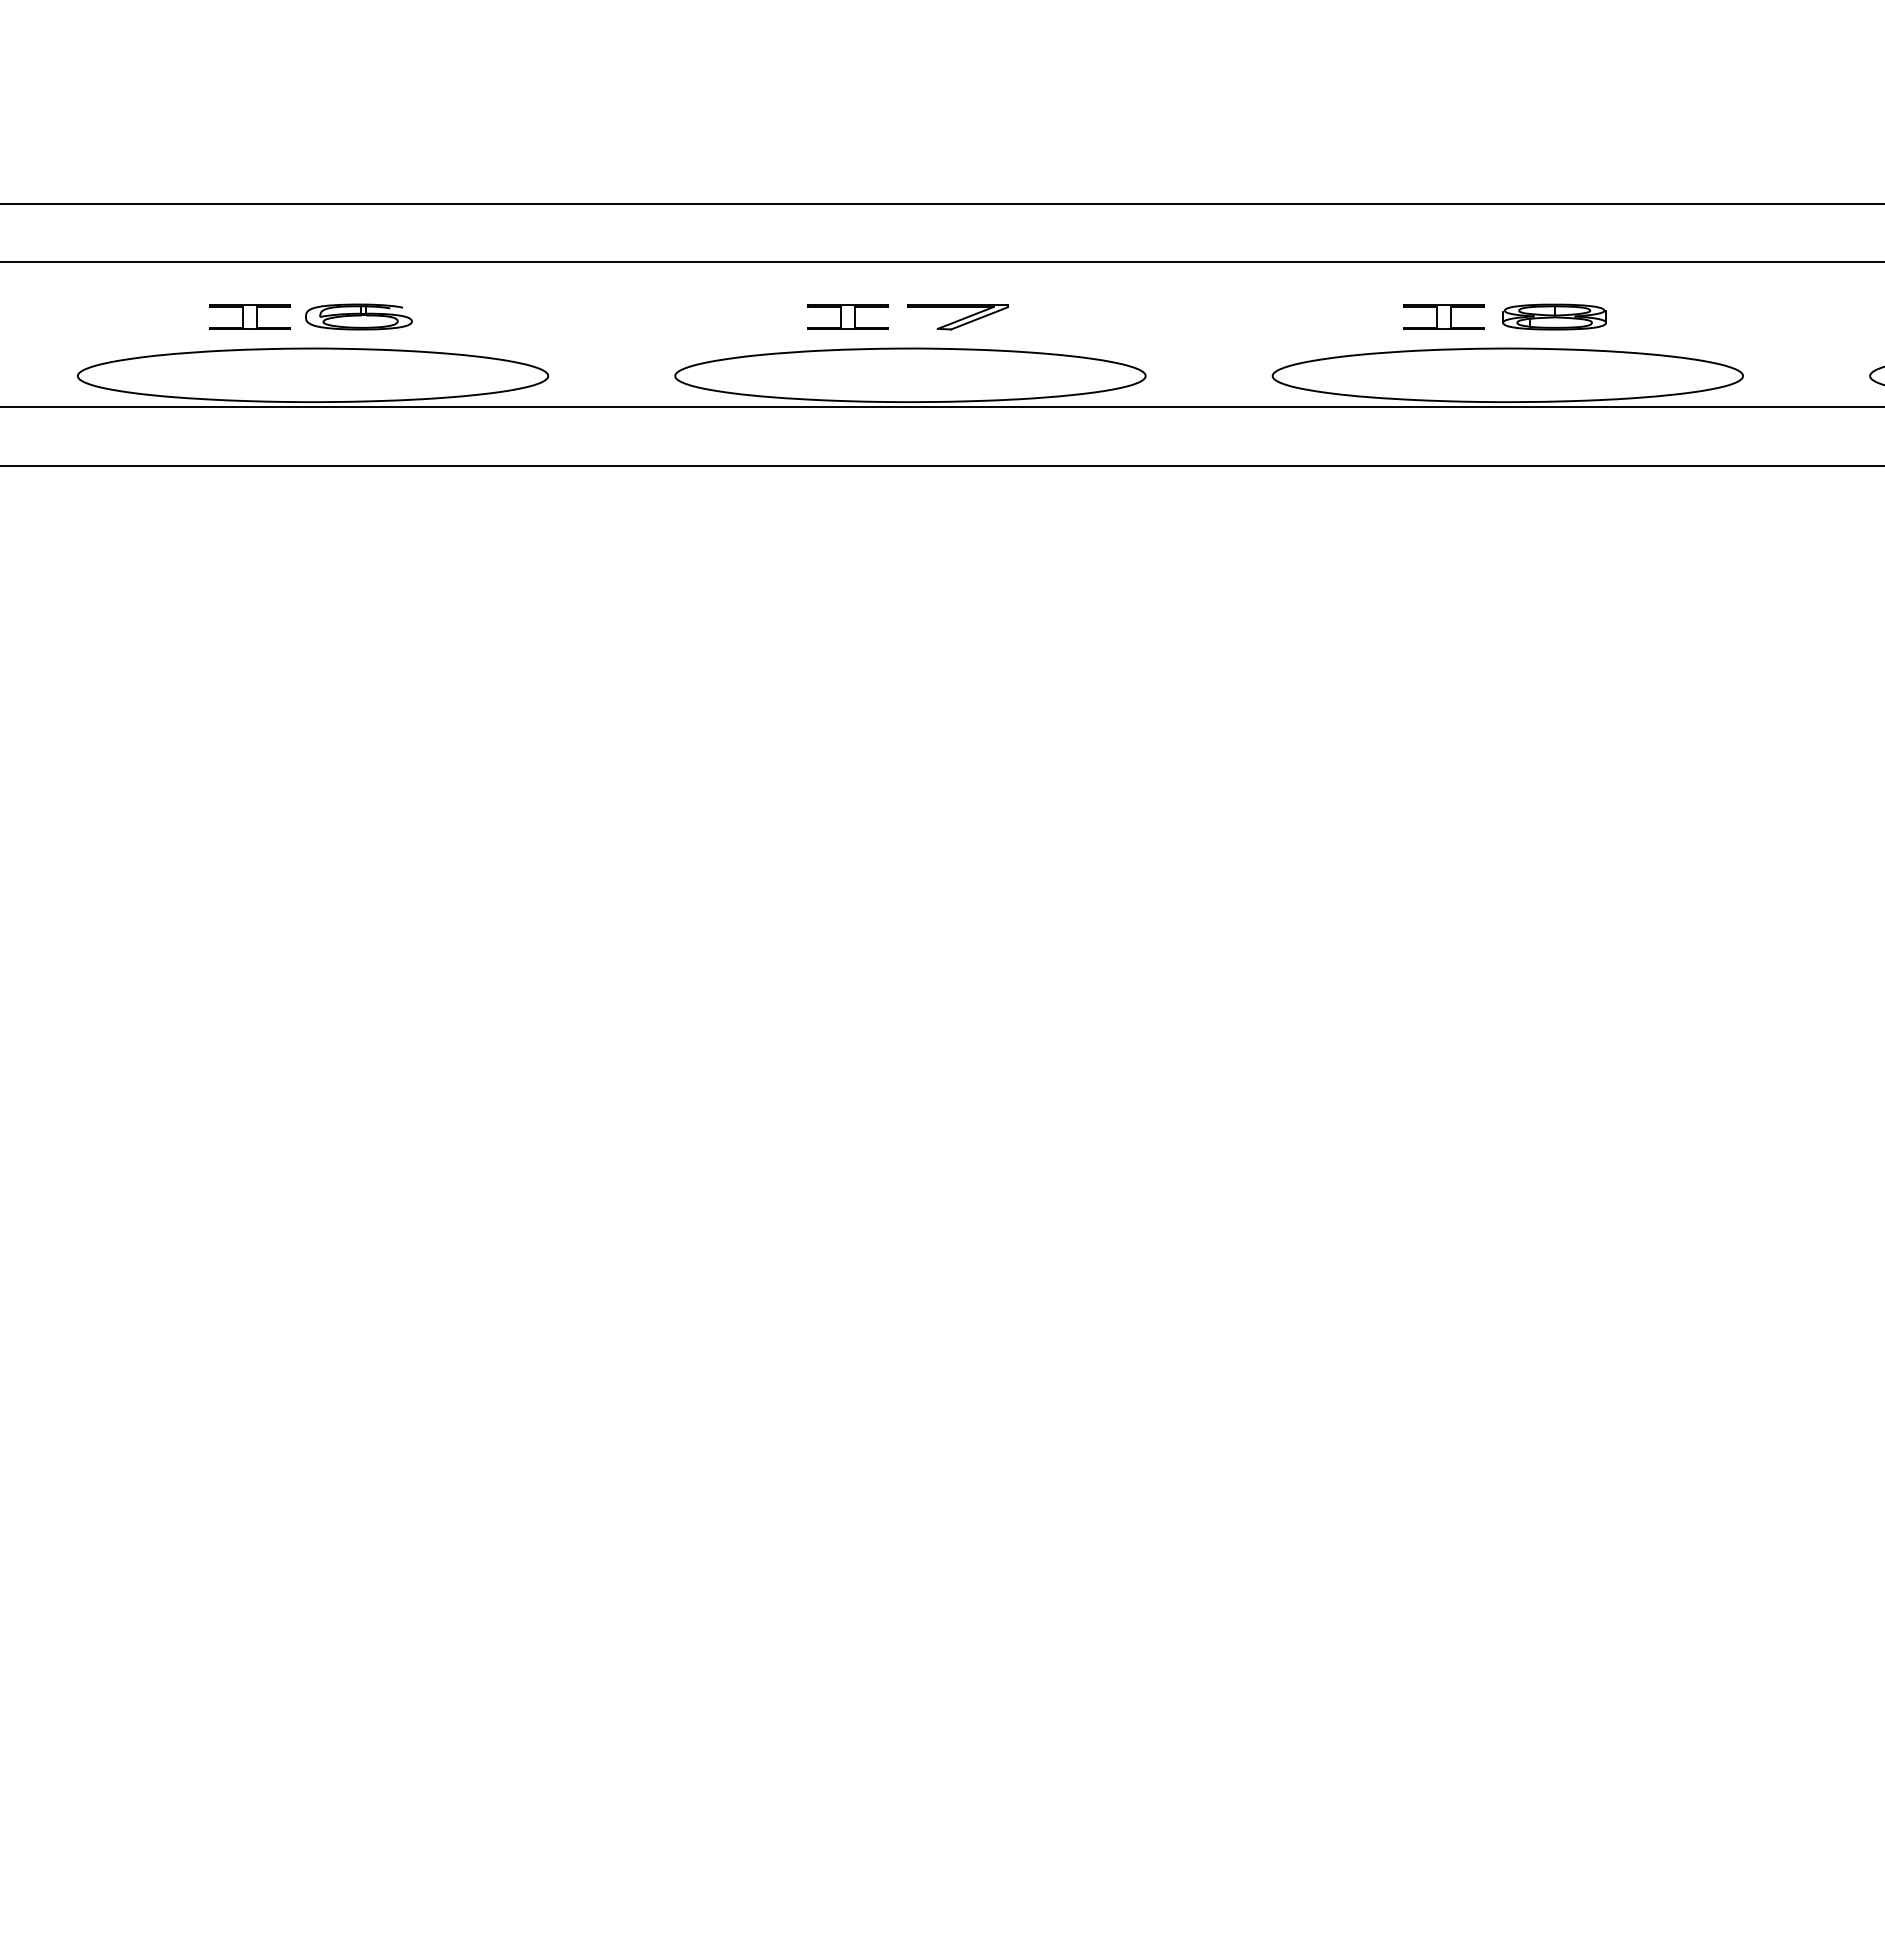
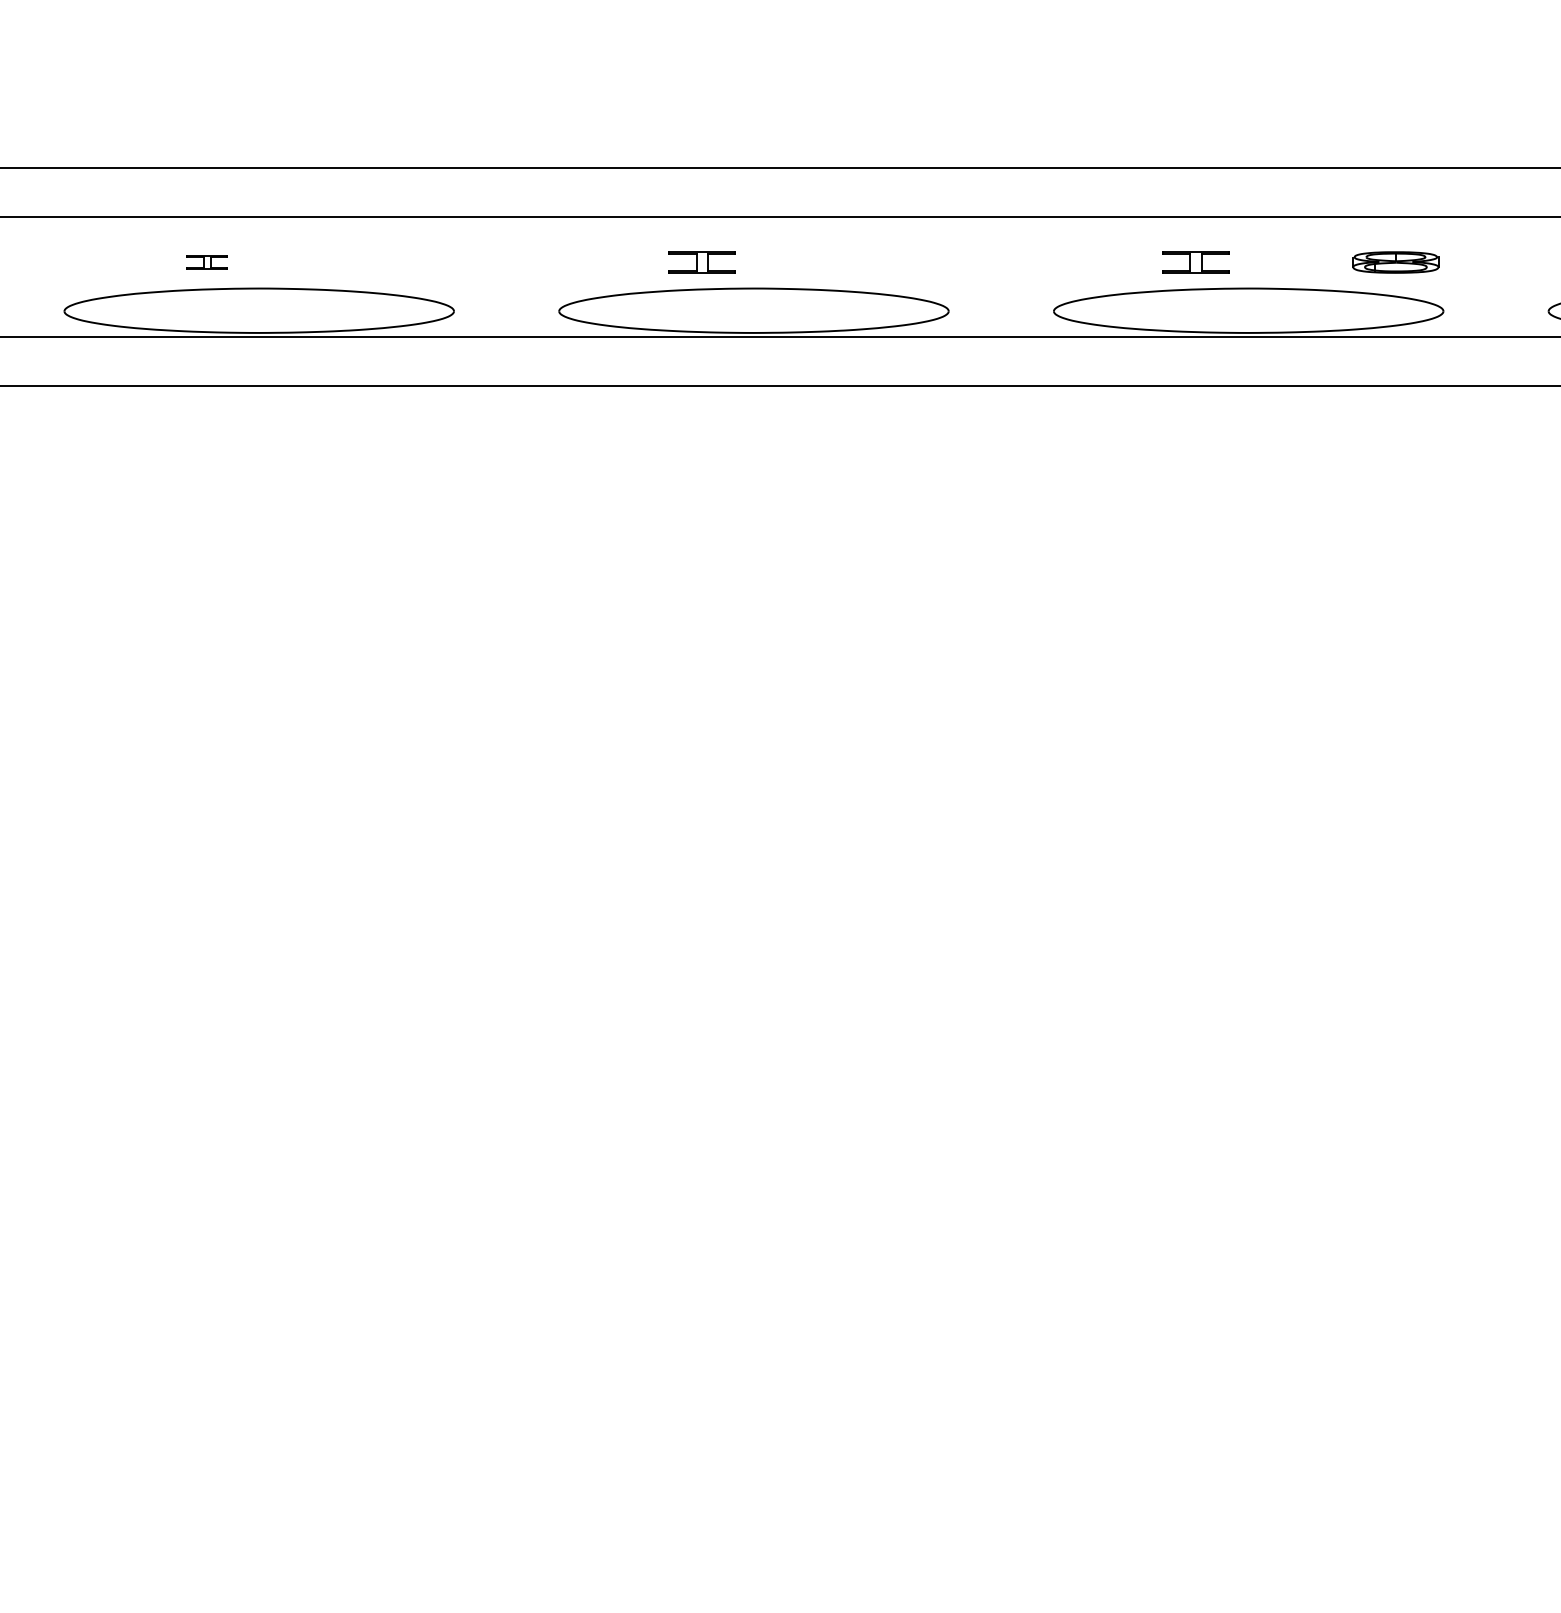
part: (249, 316) -> (206, 262), size x0.6
part: (358, 316) -> (296, 262), removed
part: (1554, 316) -> (1395, 262), moved
part: (957, 317) -> (792, 262), removed

